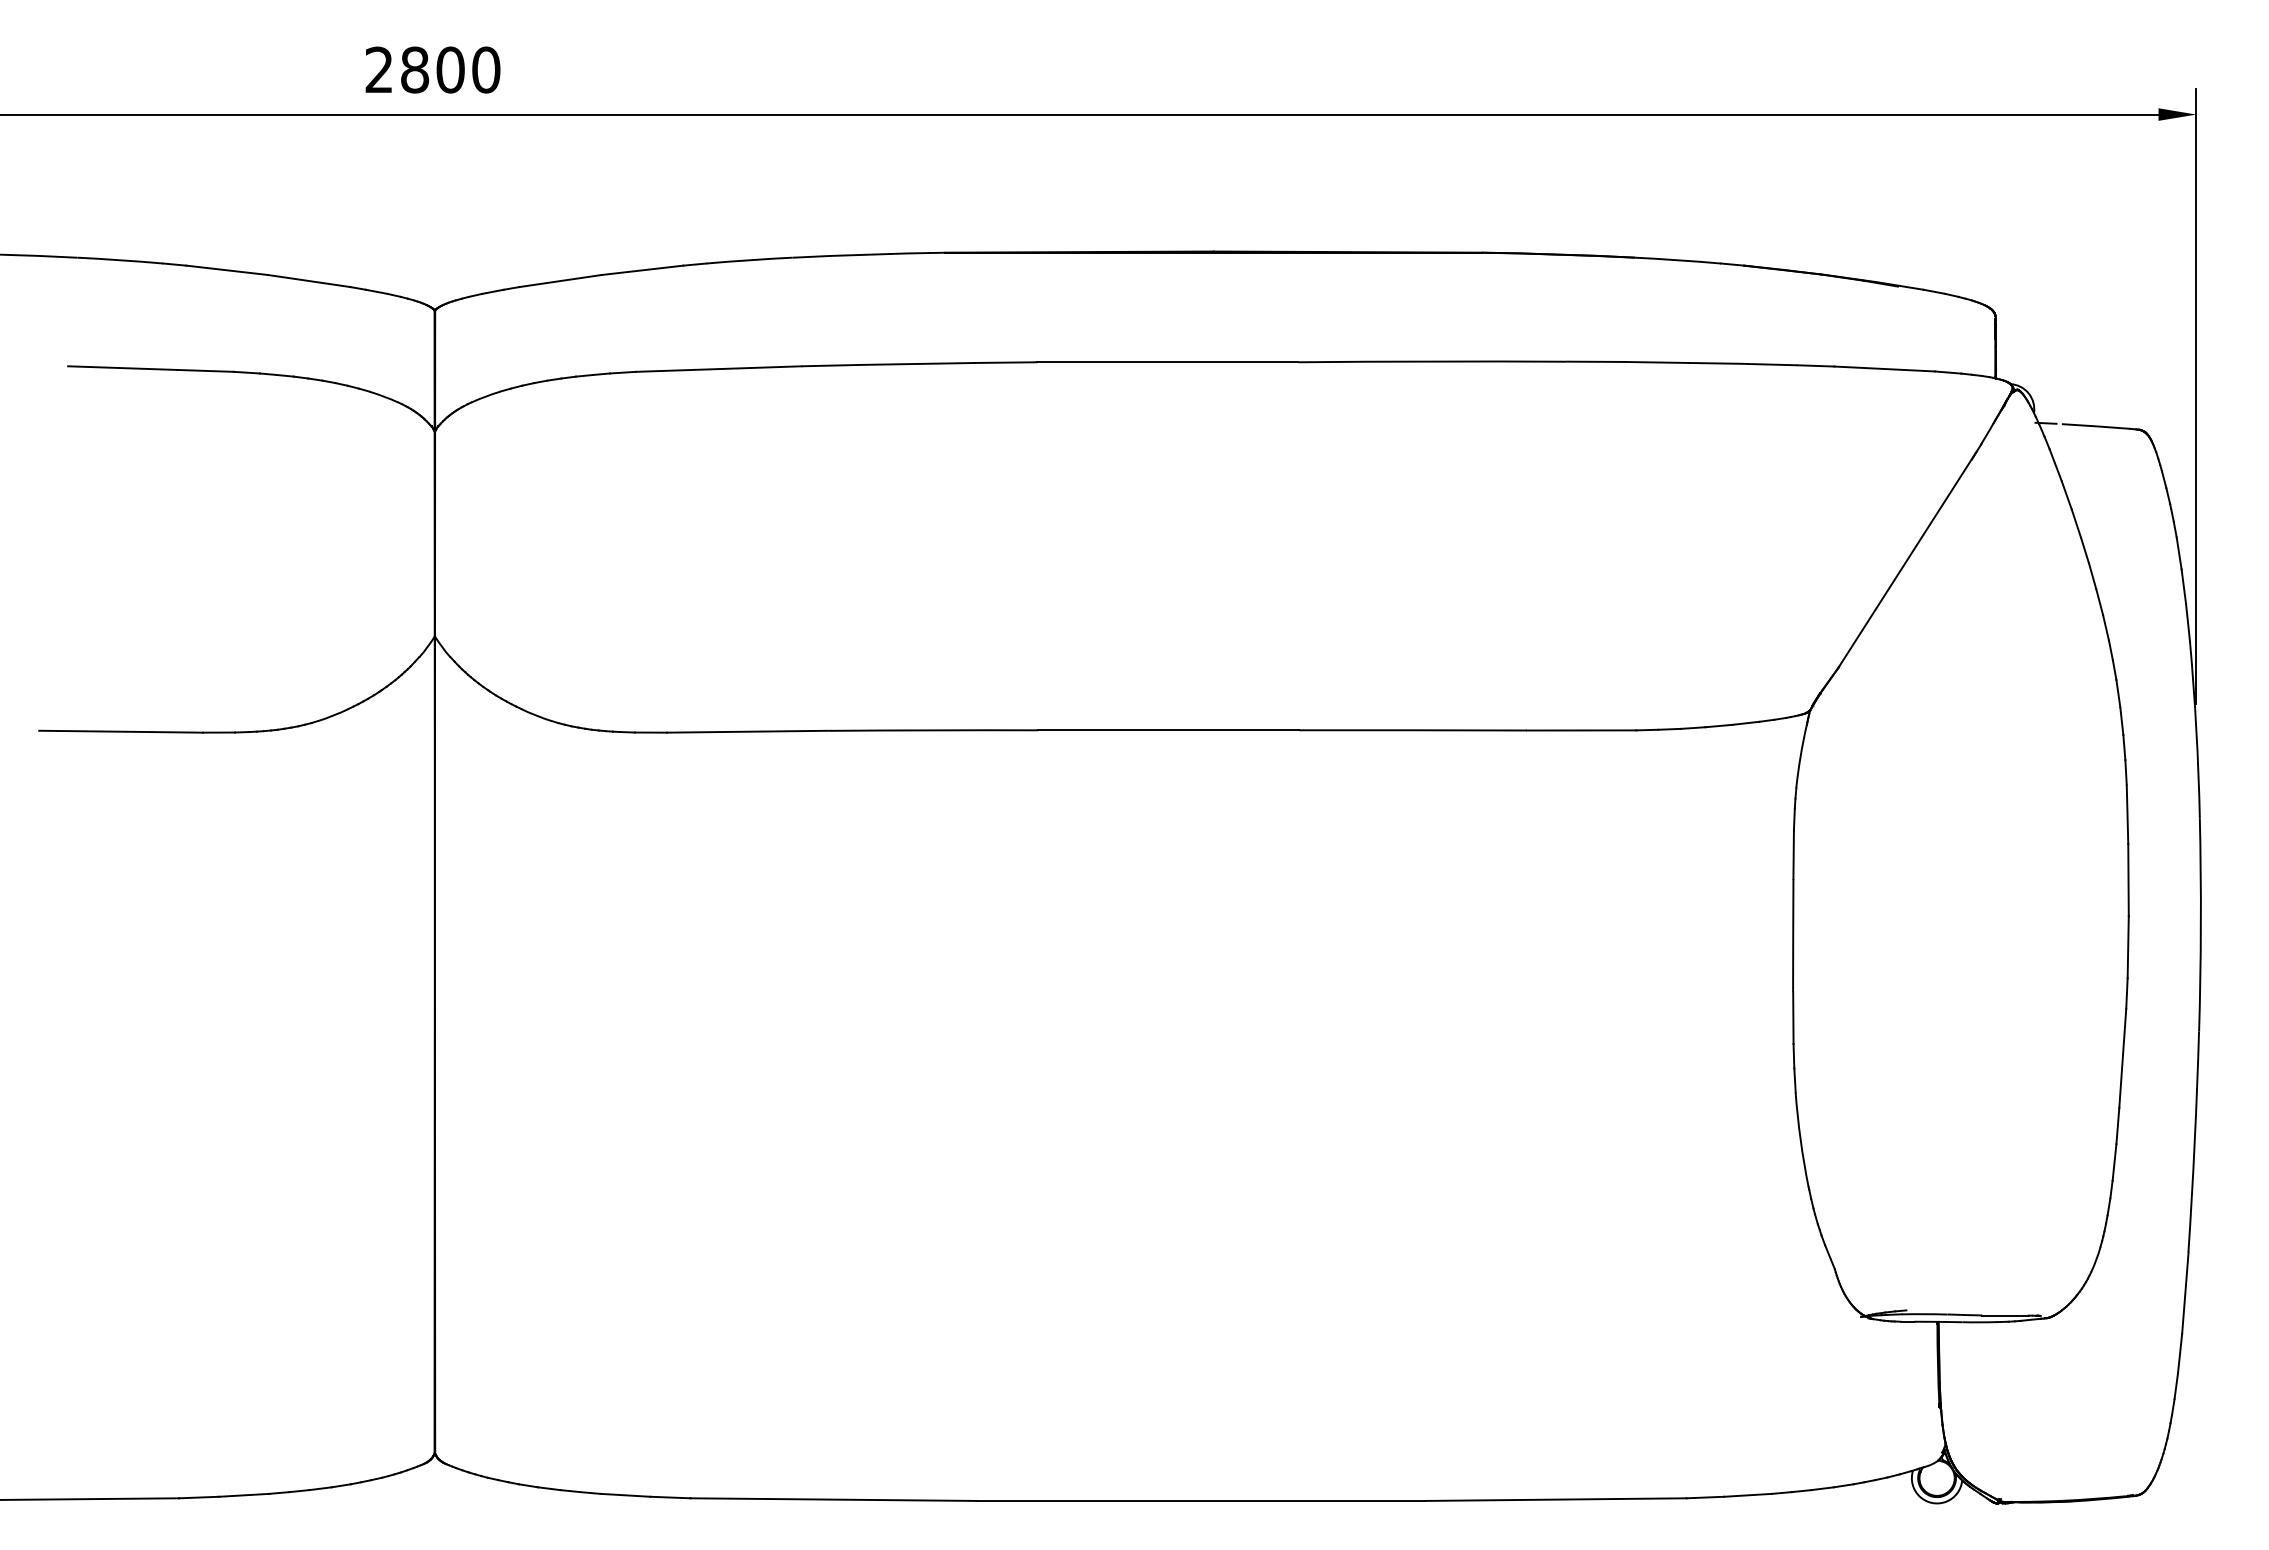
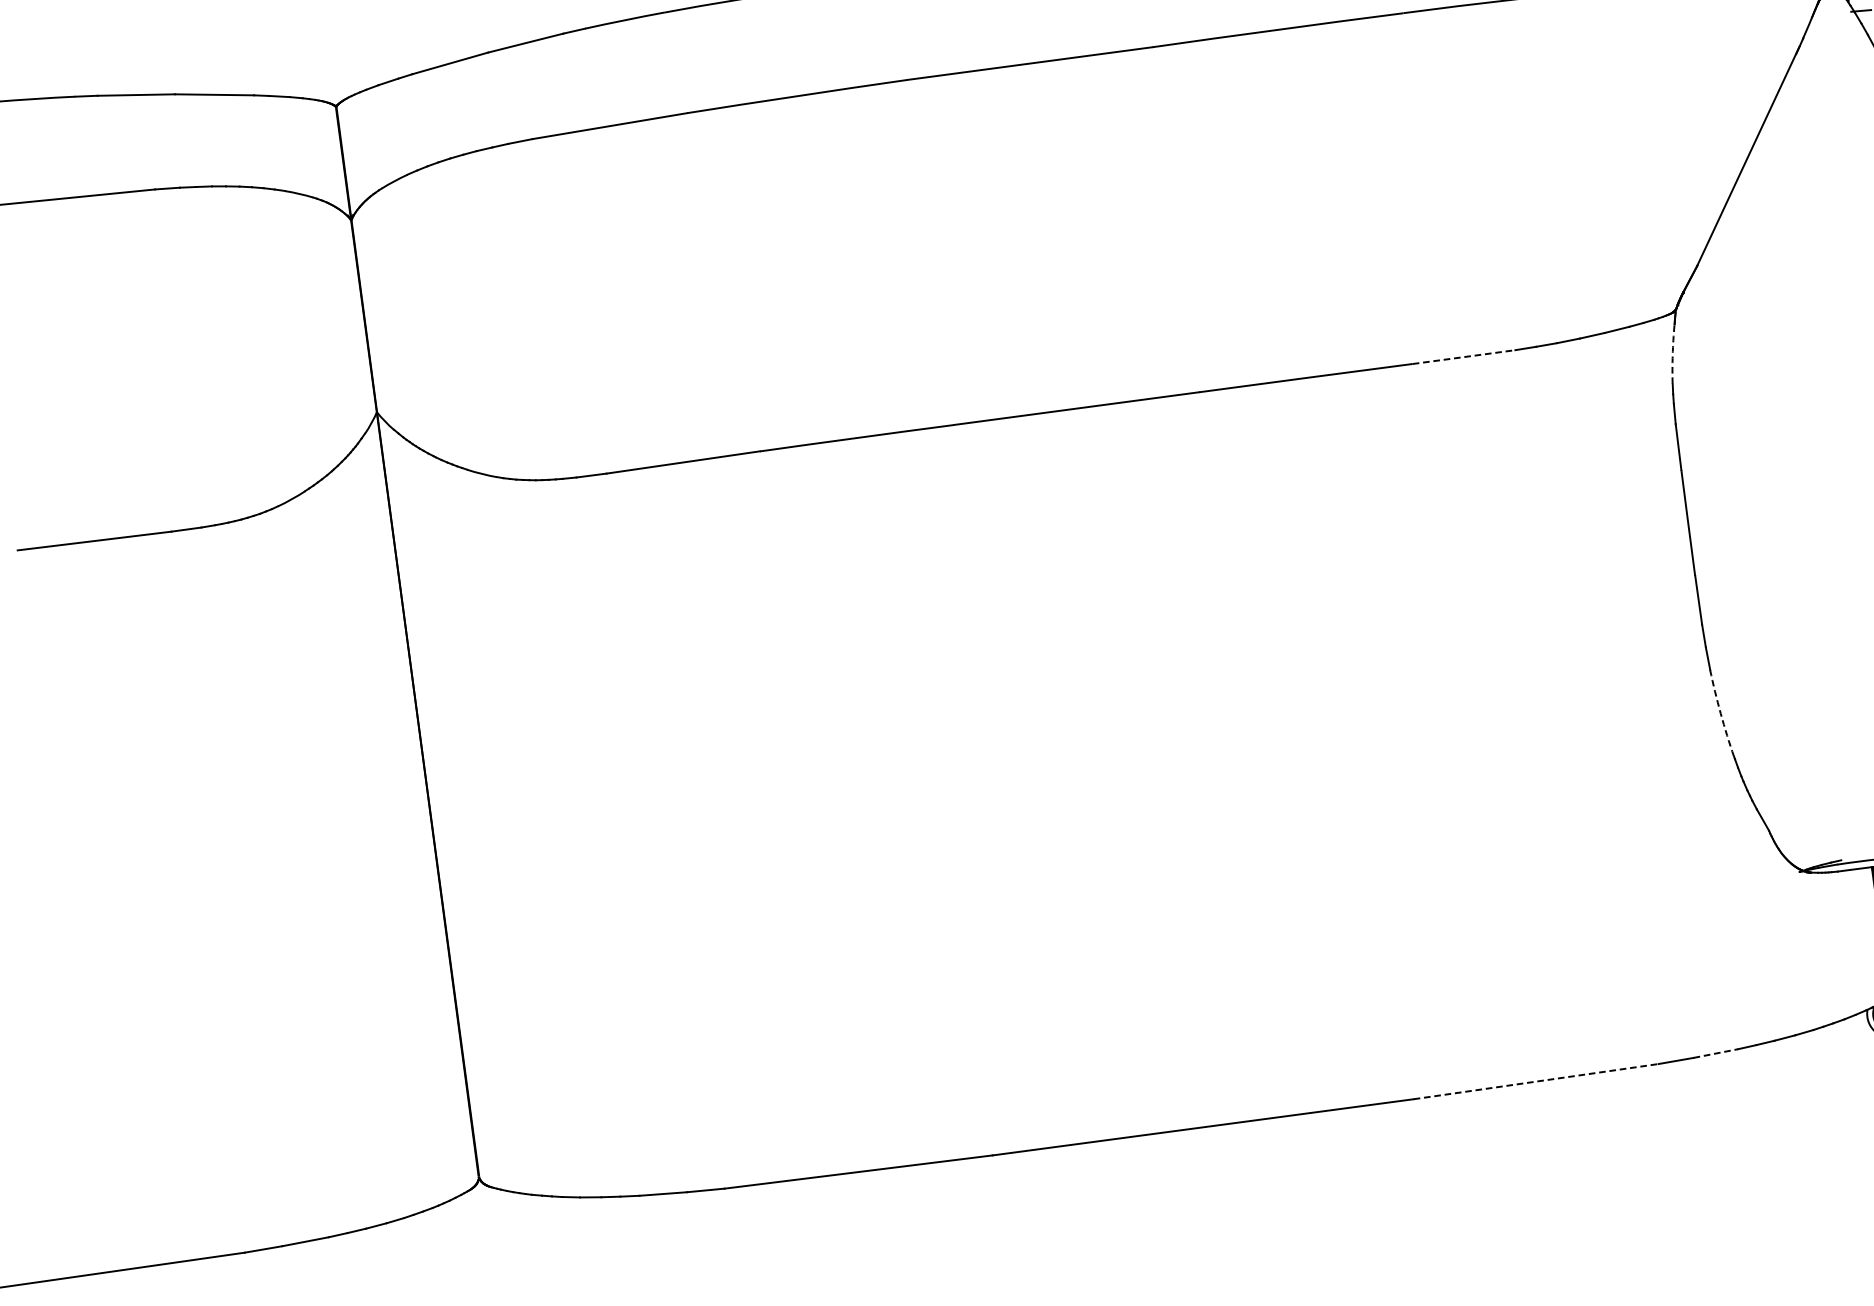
line: (1581, 730) -> (1464, 357), solid -> dashed
arc: (1800, 757) -> (1672, 355), solid -> dashed
arc: (1800, 1140) -> (1720, 714), solid -> dashed
line: (1748, 1495) -> (1716, 1053), solid -> dashed
line: (1555, 1499) -> (1535, 1081), solid -> dashed

